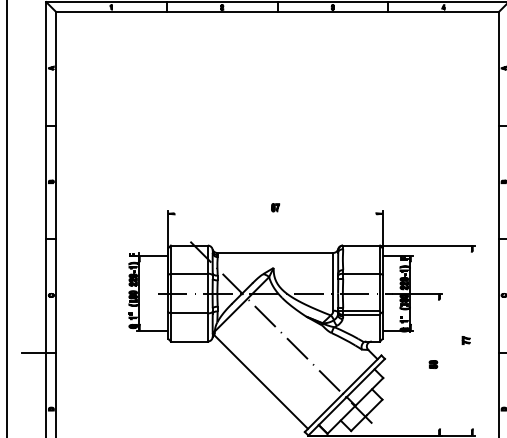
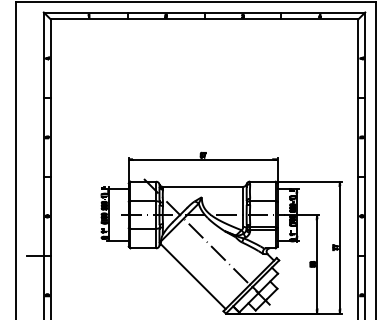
line: (276, 213) -> (203, 159), added
line: (471, 340) -> (339, 247), added
line: (440, 364) -> (317, 264), added

